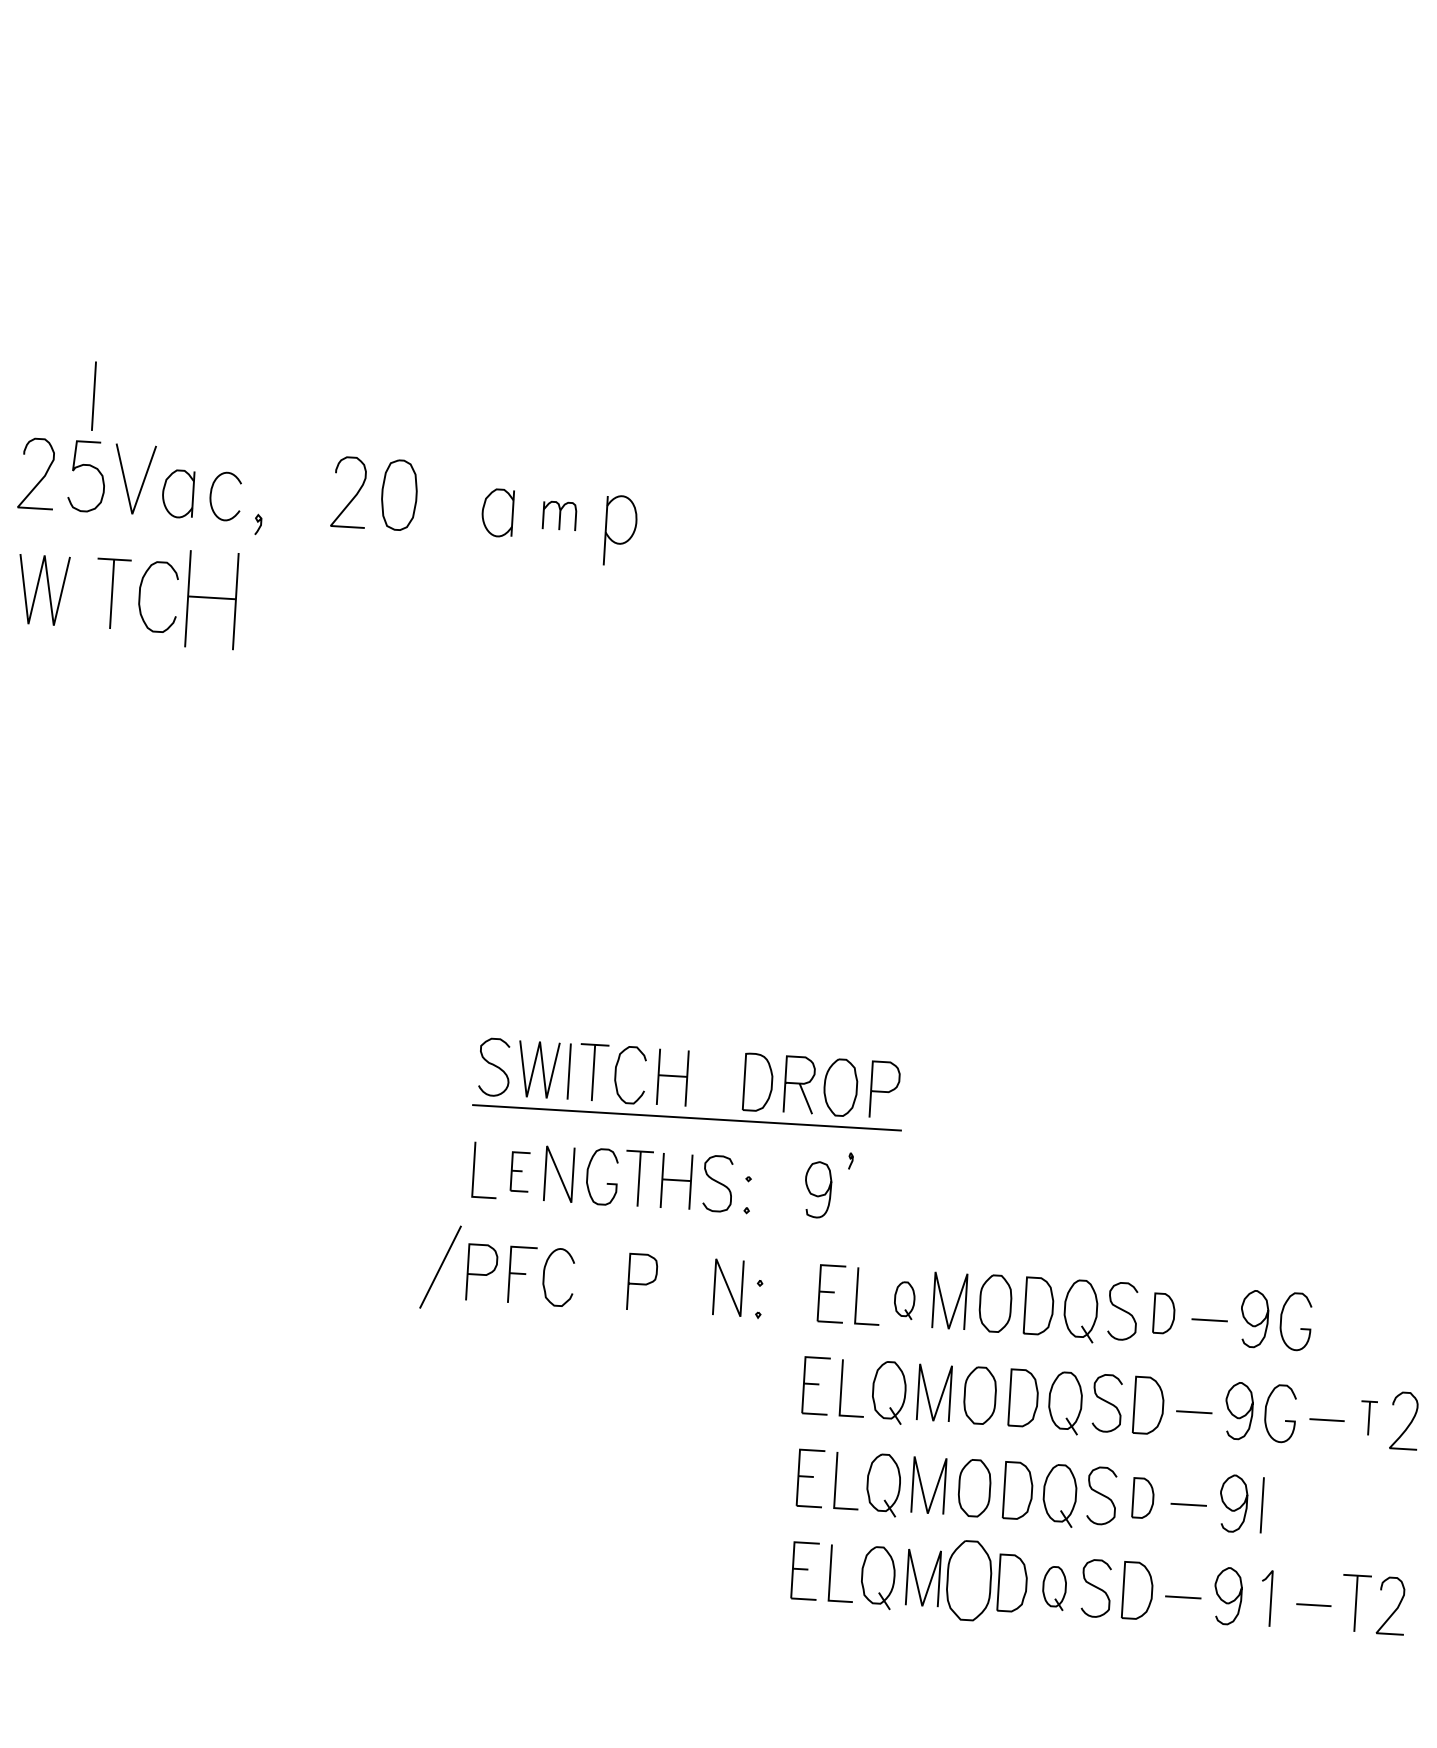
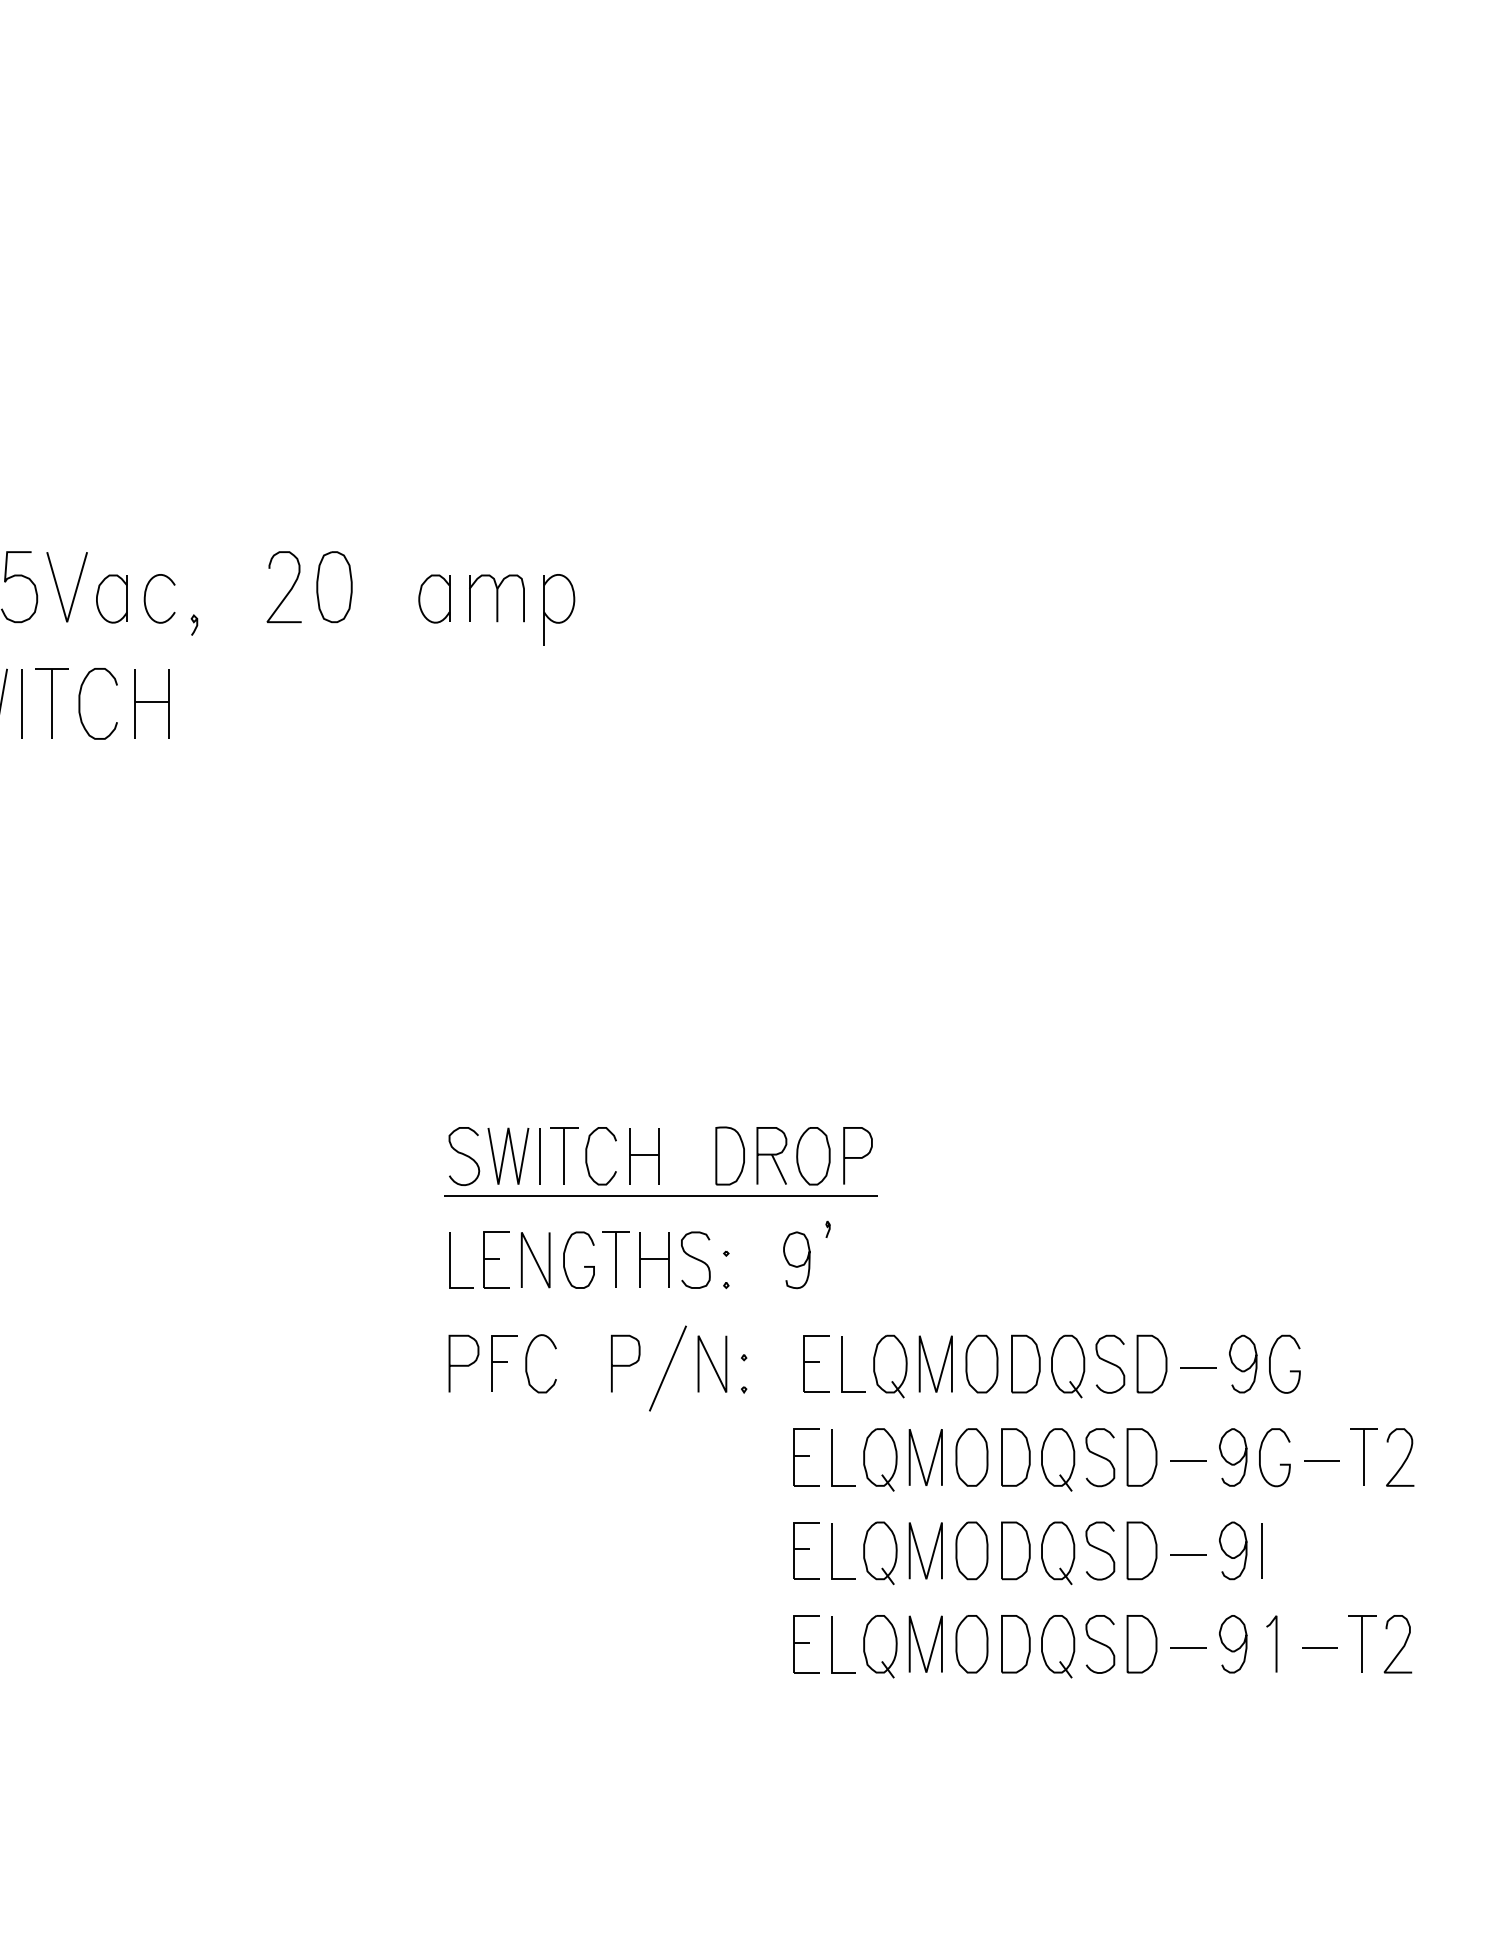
line: (93, 395) -> (21, 703), moved
part: (559, 516) -> (496, 598), size x1.67
part: (211, 599) -> (151, 703), size x0.71
part: (520, 1171) -> (496, 1259), size x1.43
line: (440, 1267) -> (667, 1368), moved
part: (904, 1300) -> (890, 1366), size x1.67
part: (1163, 1313) -> (1151, 1363), size x1.43
part: (1368, 1417) -> (1363, 1456), size x1.67
part: (1142, 1497) -> (1141, 1550), size x1.43
part: (968, 1581) -> (971, 1644), size x0.71
part: (1054, 1588) -> (1058, 1646), size x1.43

